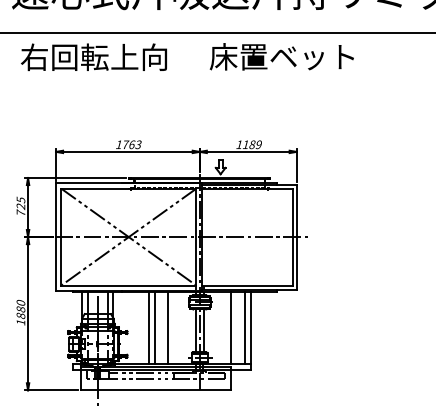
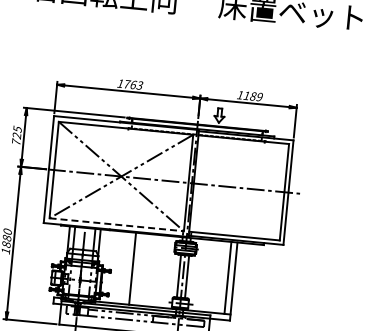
line: (128, 285) -> (116, 224), solid -> dashed
line: (154, 327) -> (138, 268), removed
line: (168, 327) -> (152, 270), removed
line: (231, 327) -> (214, 276), removed

